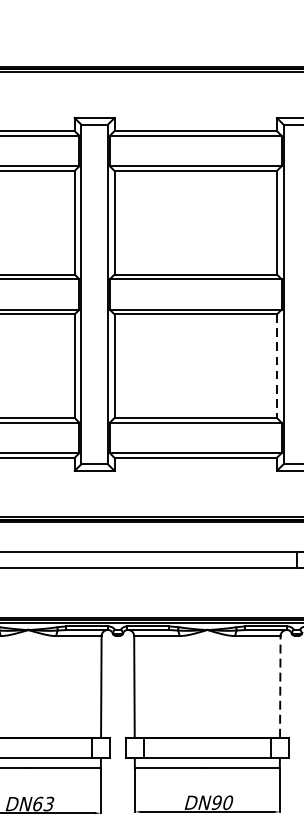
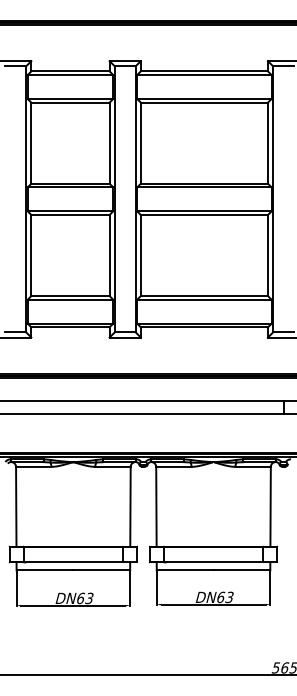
line: (277, 366) -> (268, 255), dashed -> solid
line: (280, 686) -> (270, 506), dashed -> solid
text: (222, 802) -> (225, 597), DN90 -> DN63

